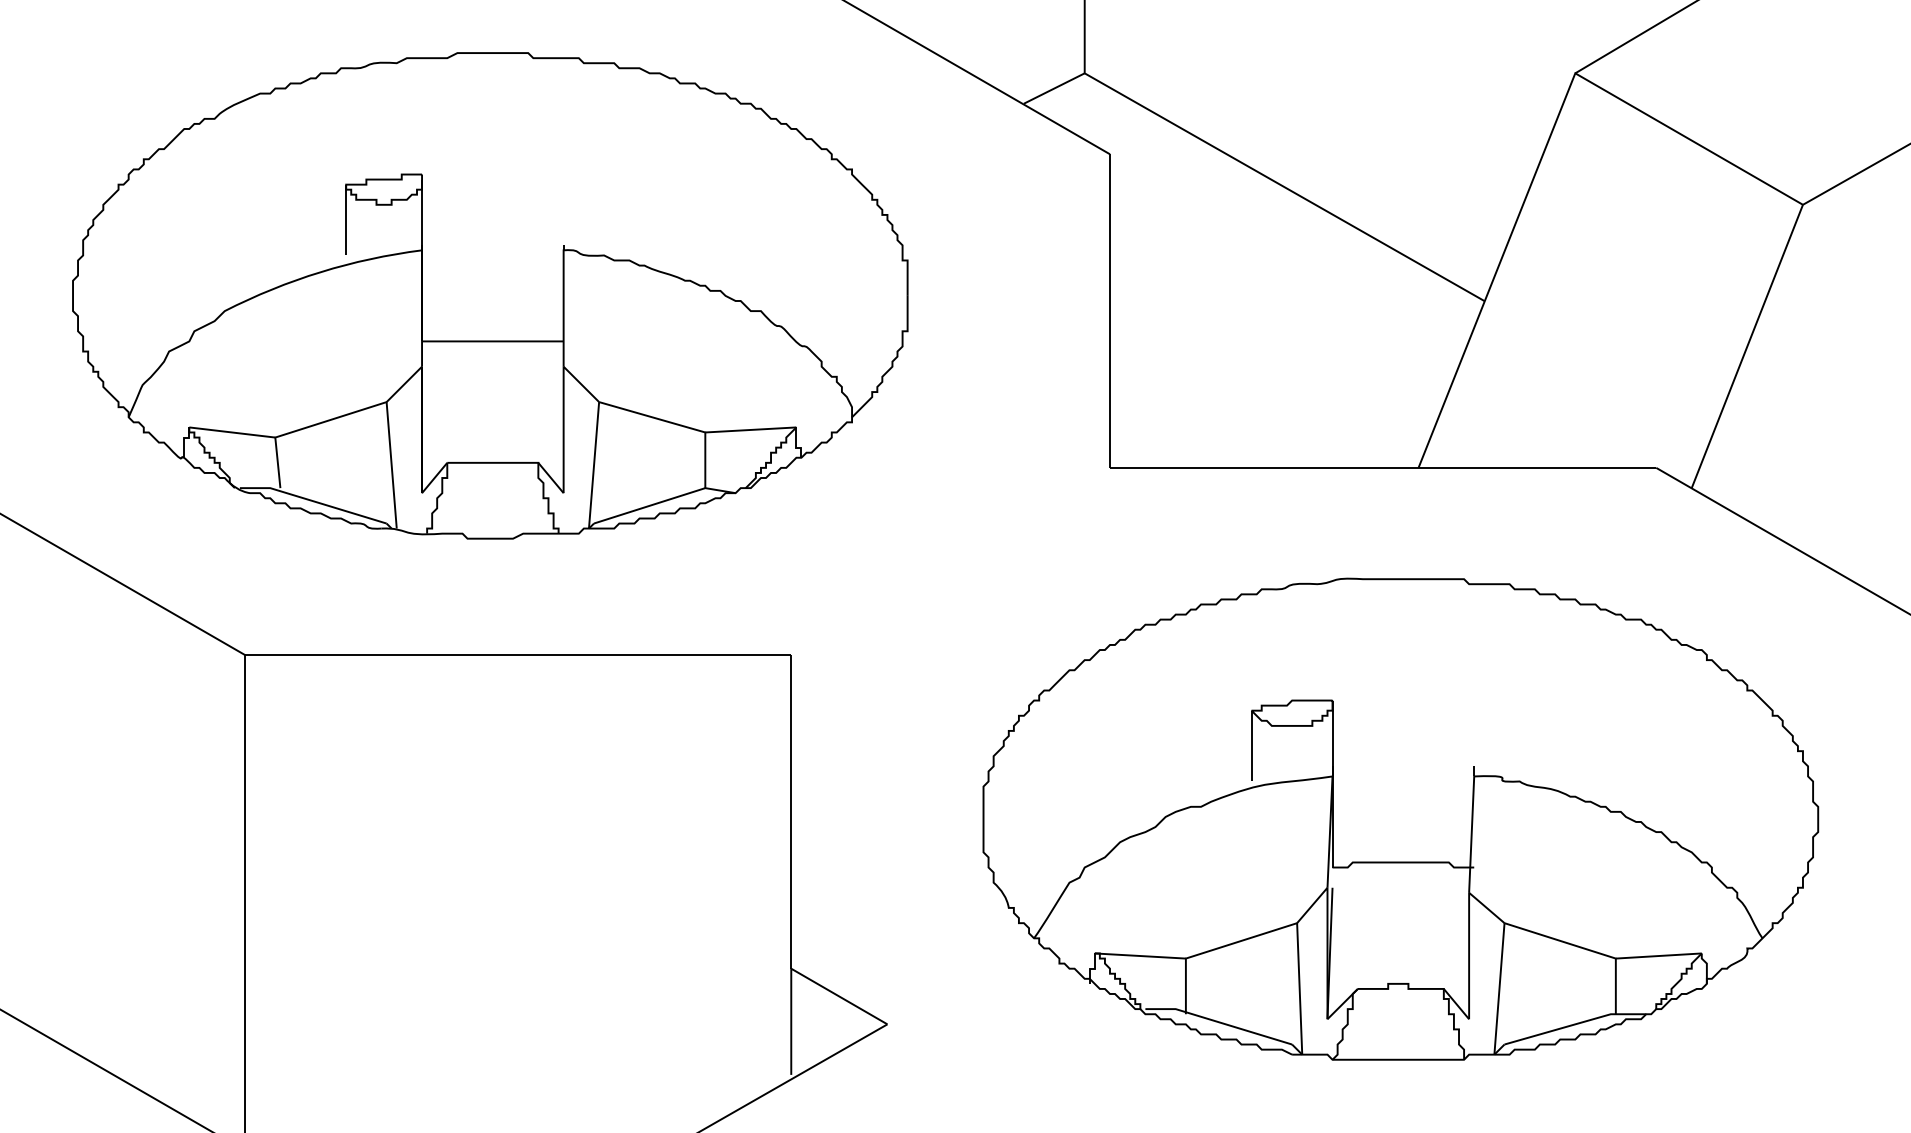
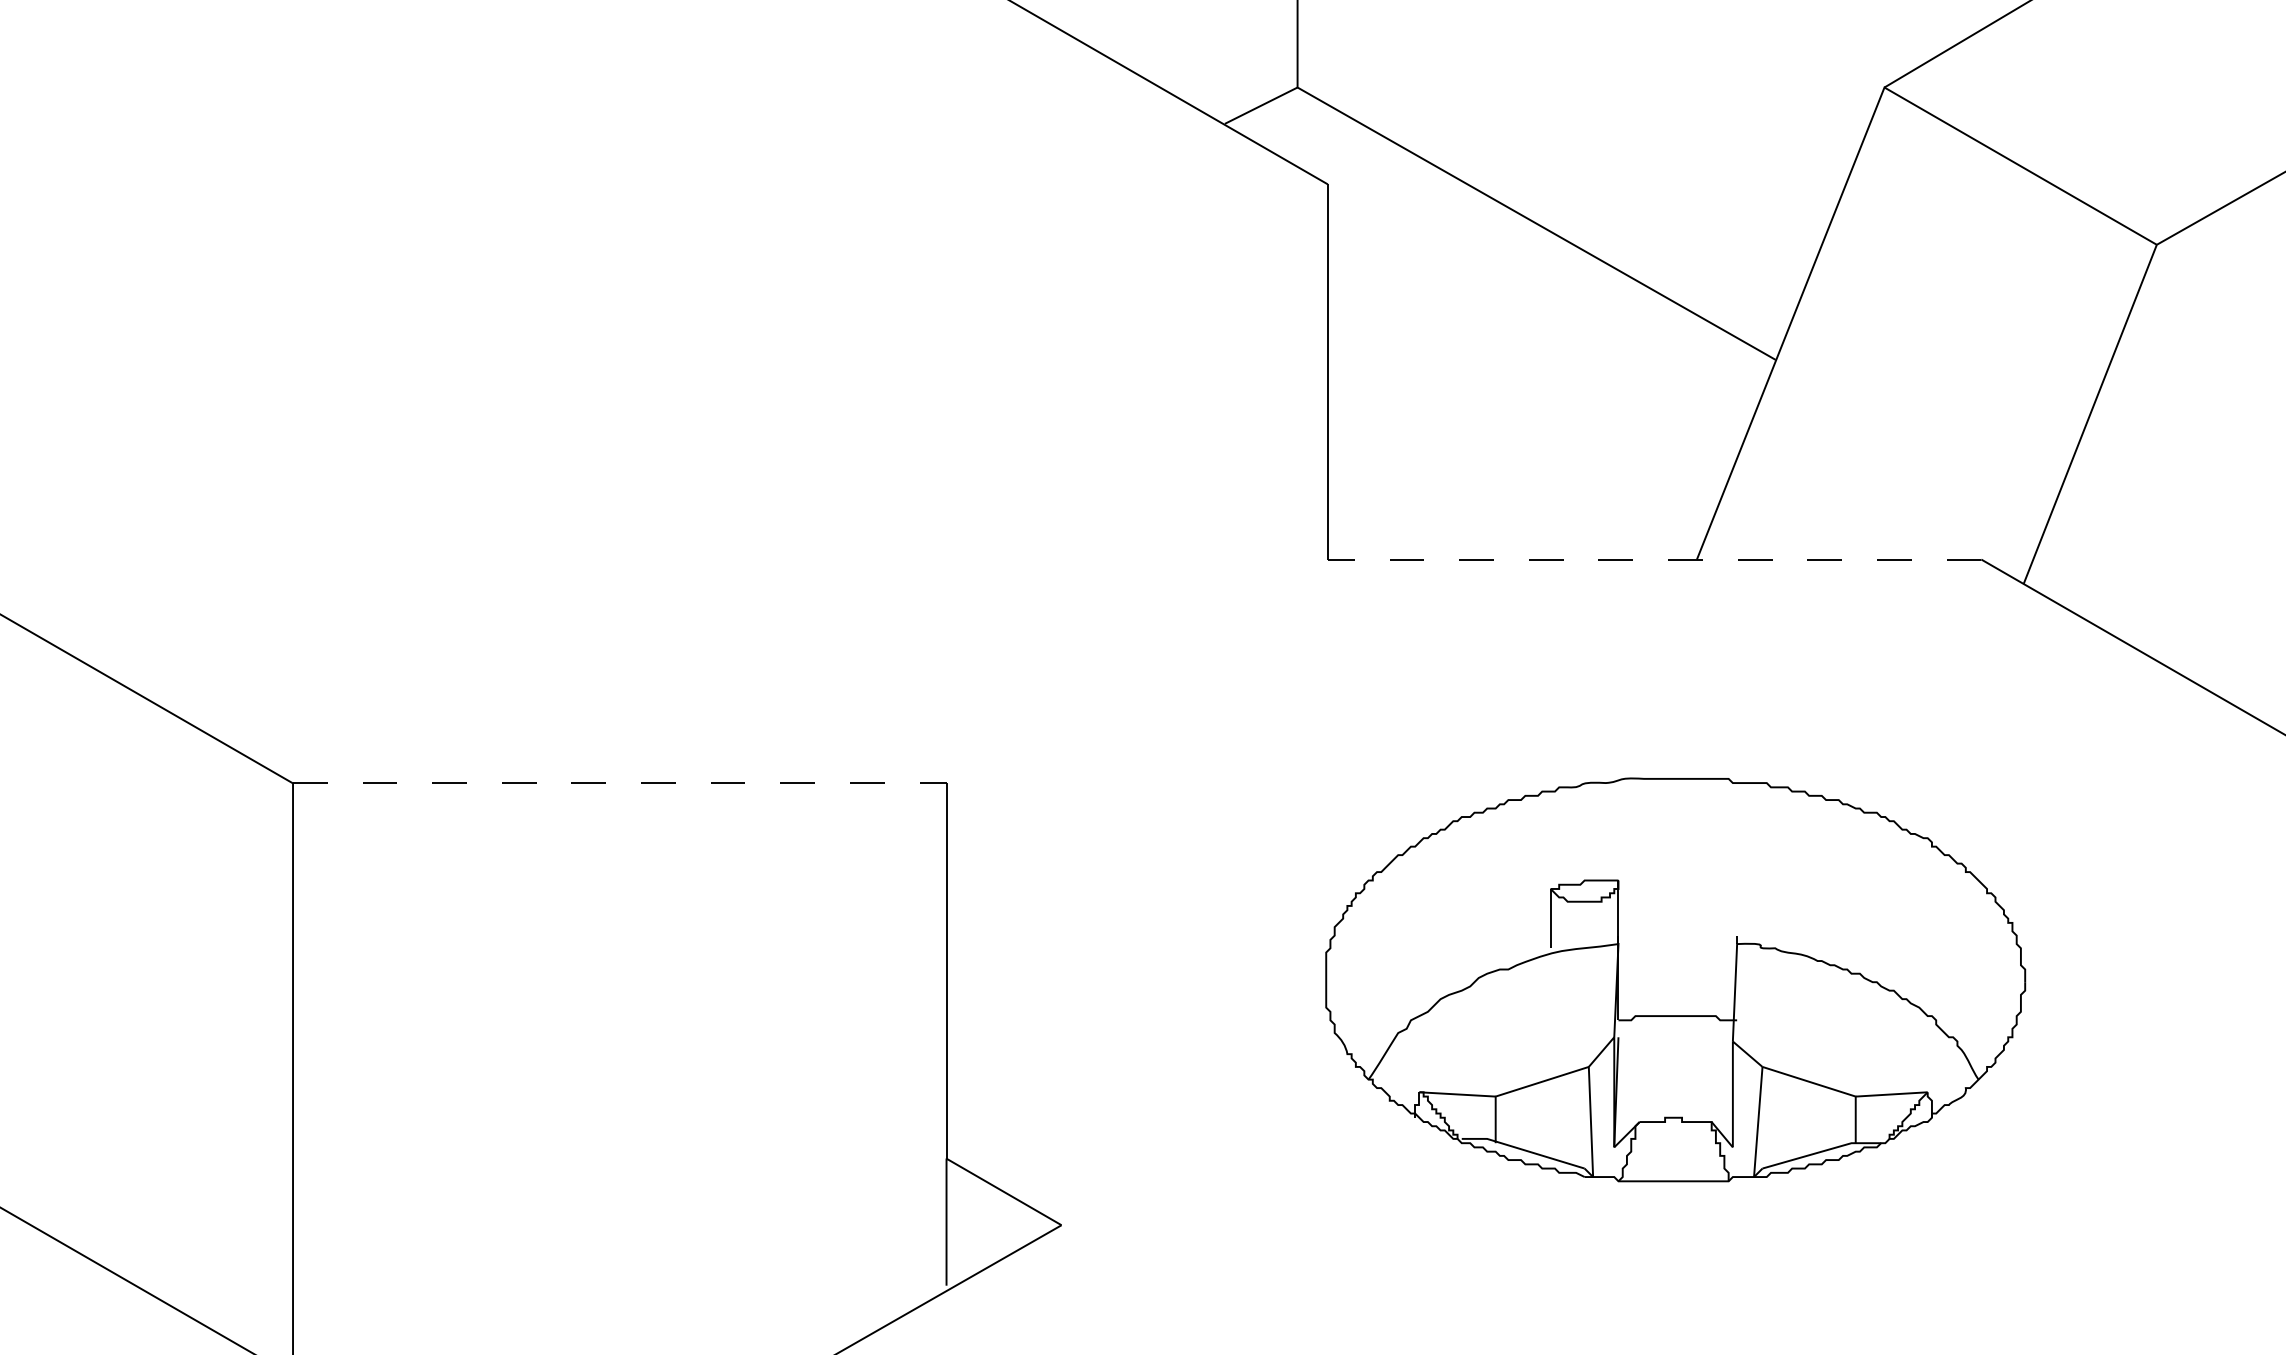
part: (490, 295) -> (586, 353), removed
line: (1383, 467) -> (1654, 559), solid -> dashed
line: (517, 655) -> (619, 783), solid -> dashed
part: (1400, 818) -> (1675, 979), size x0.7

